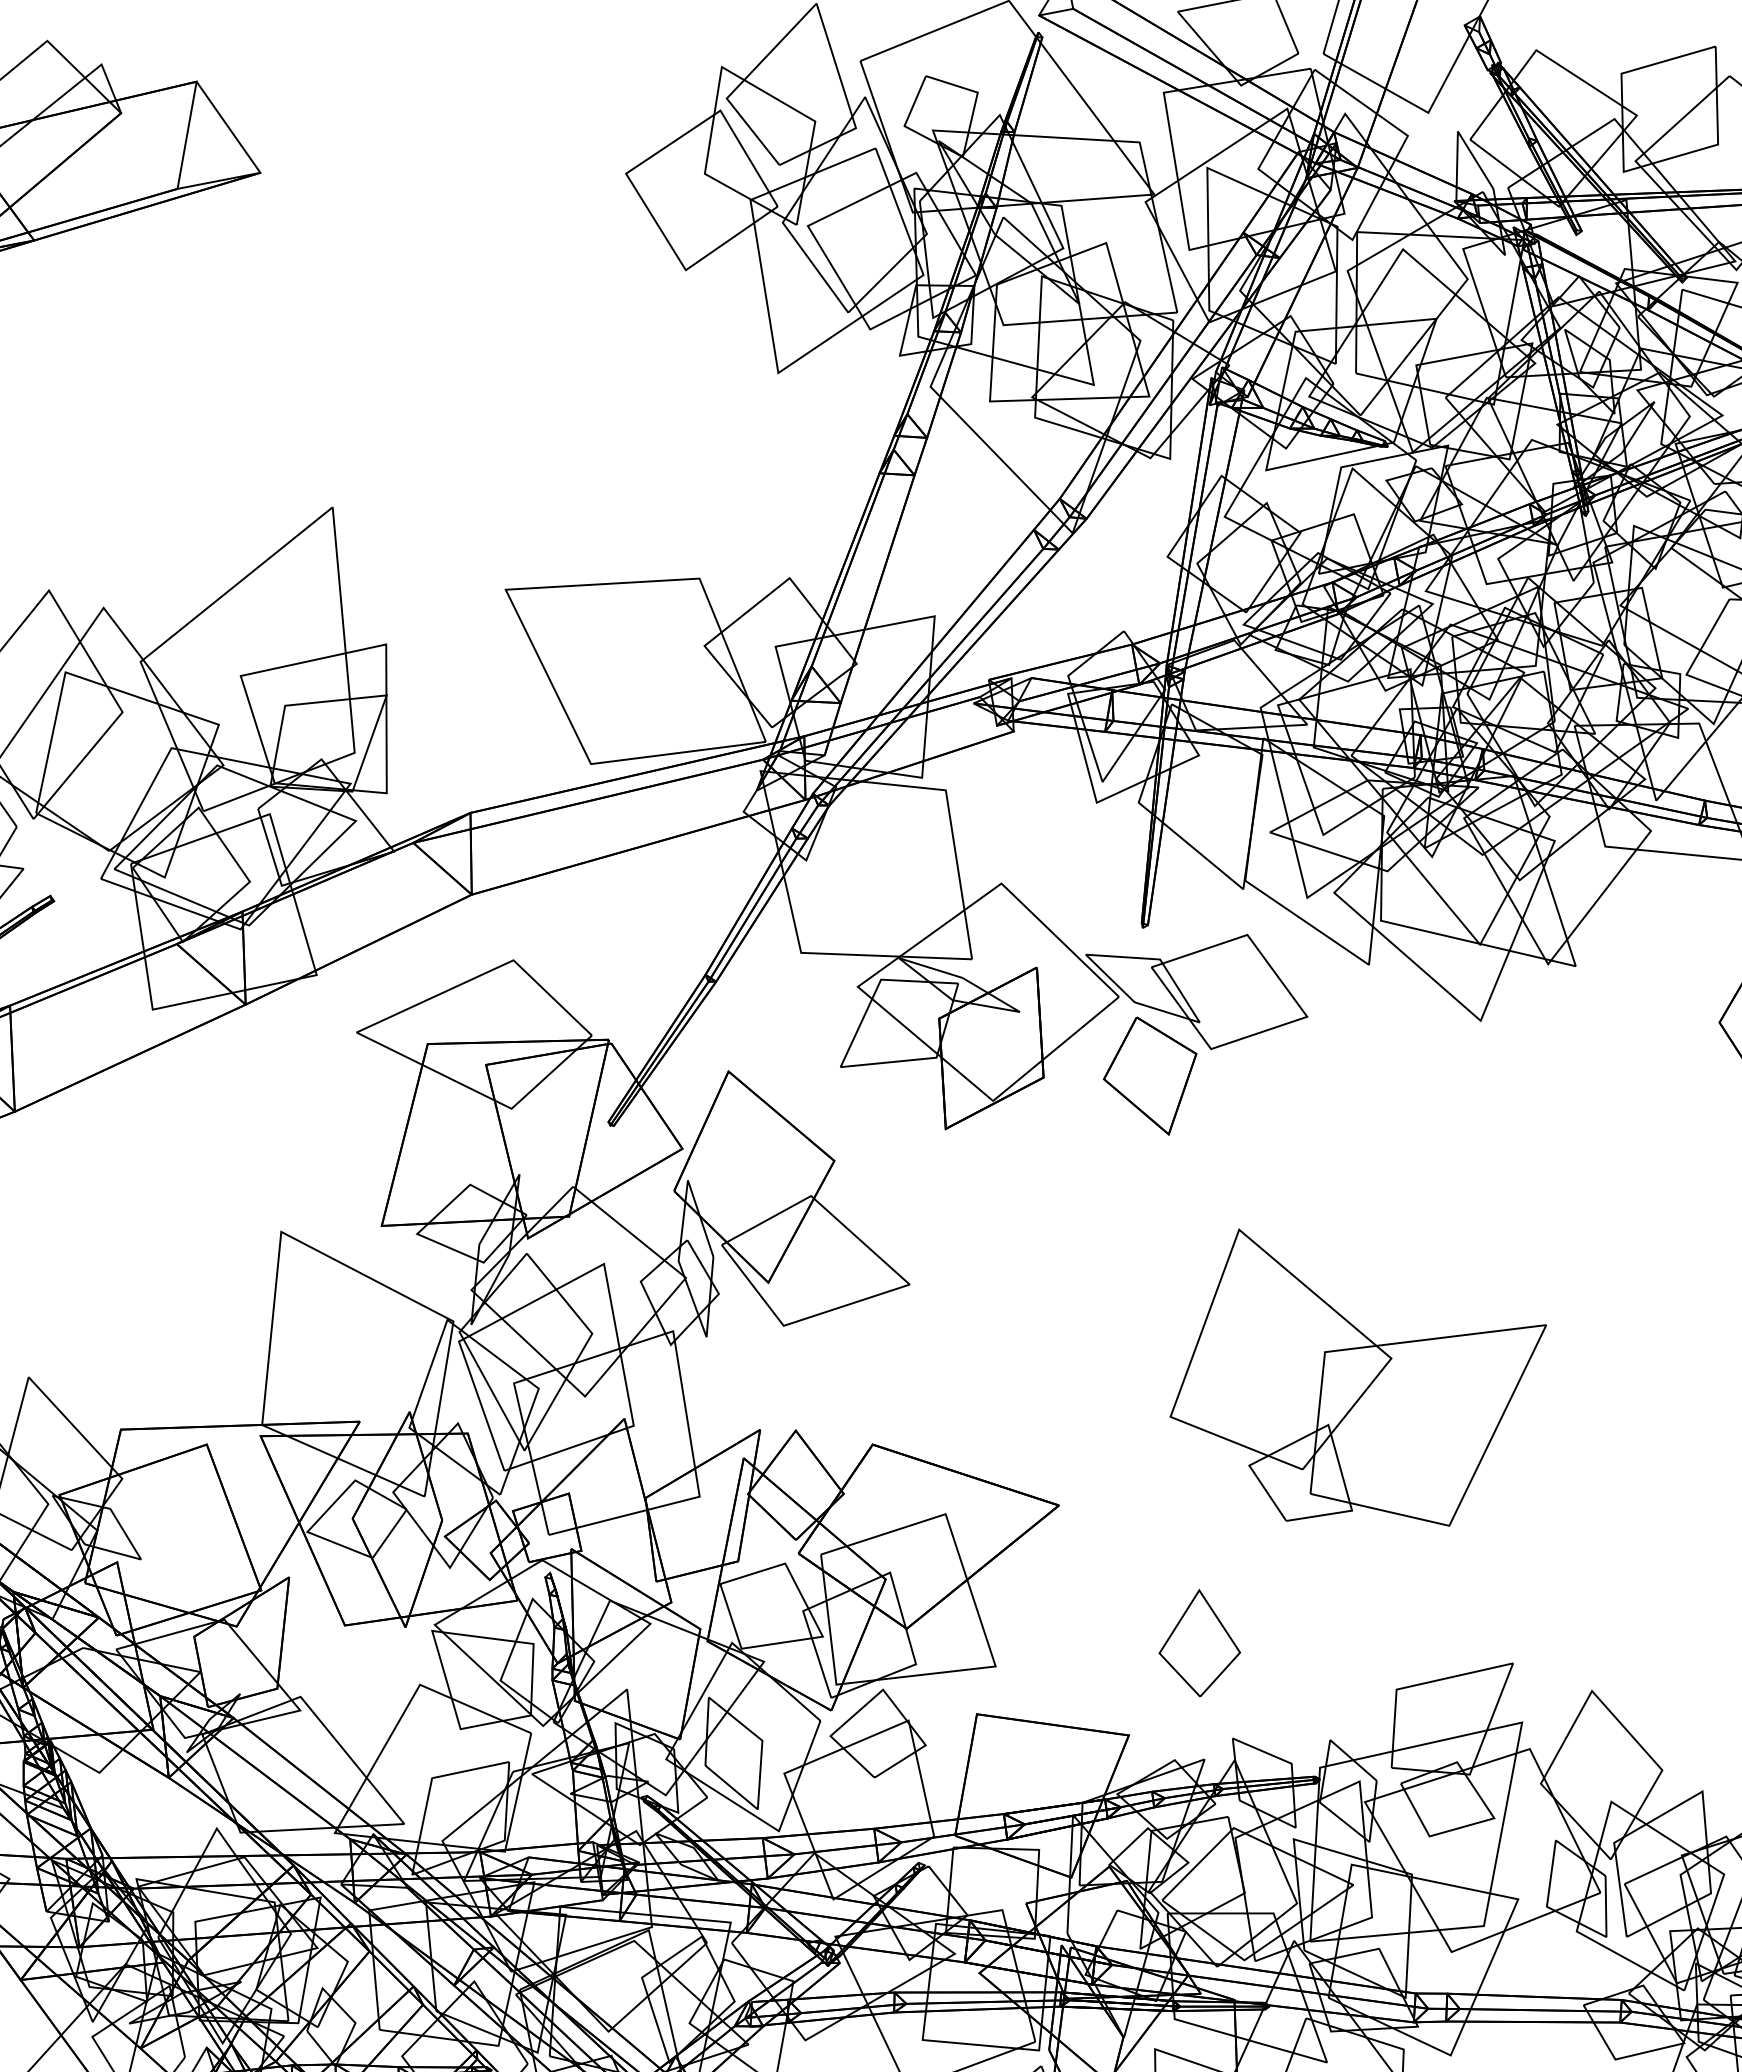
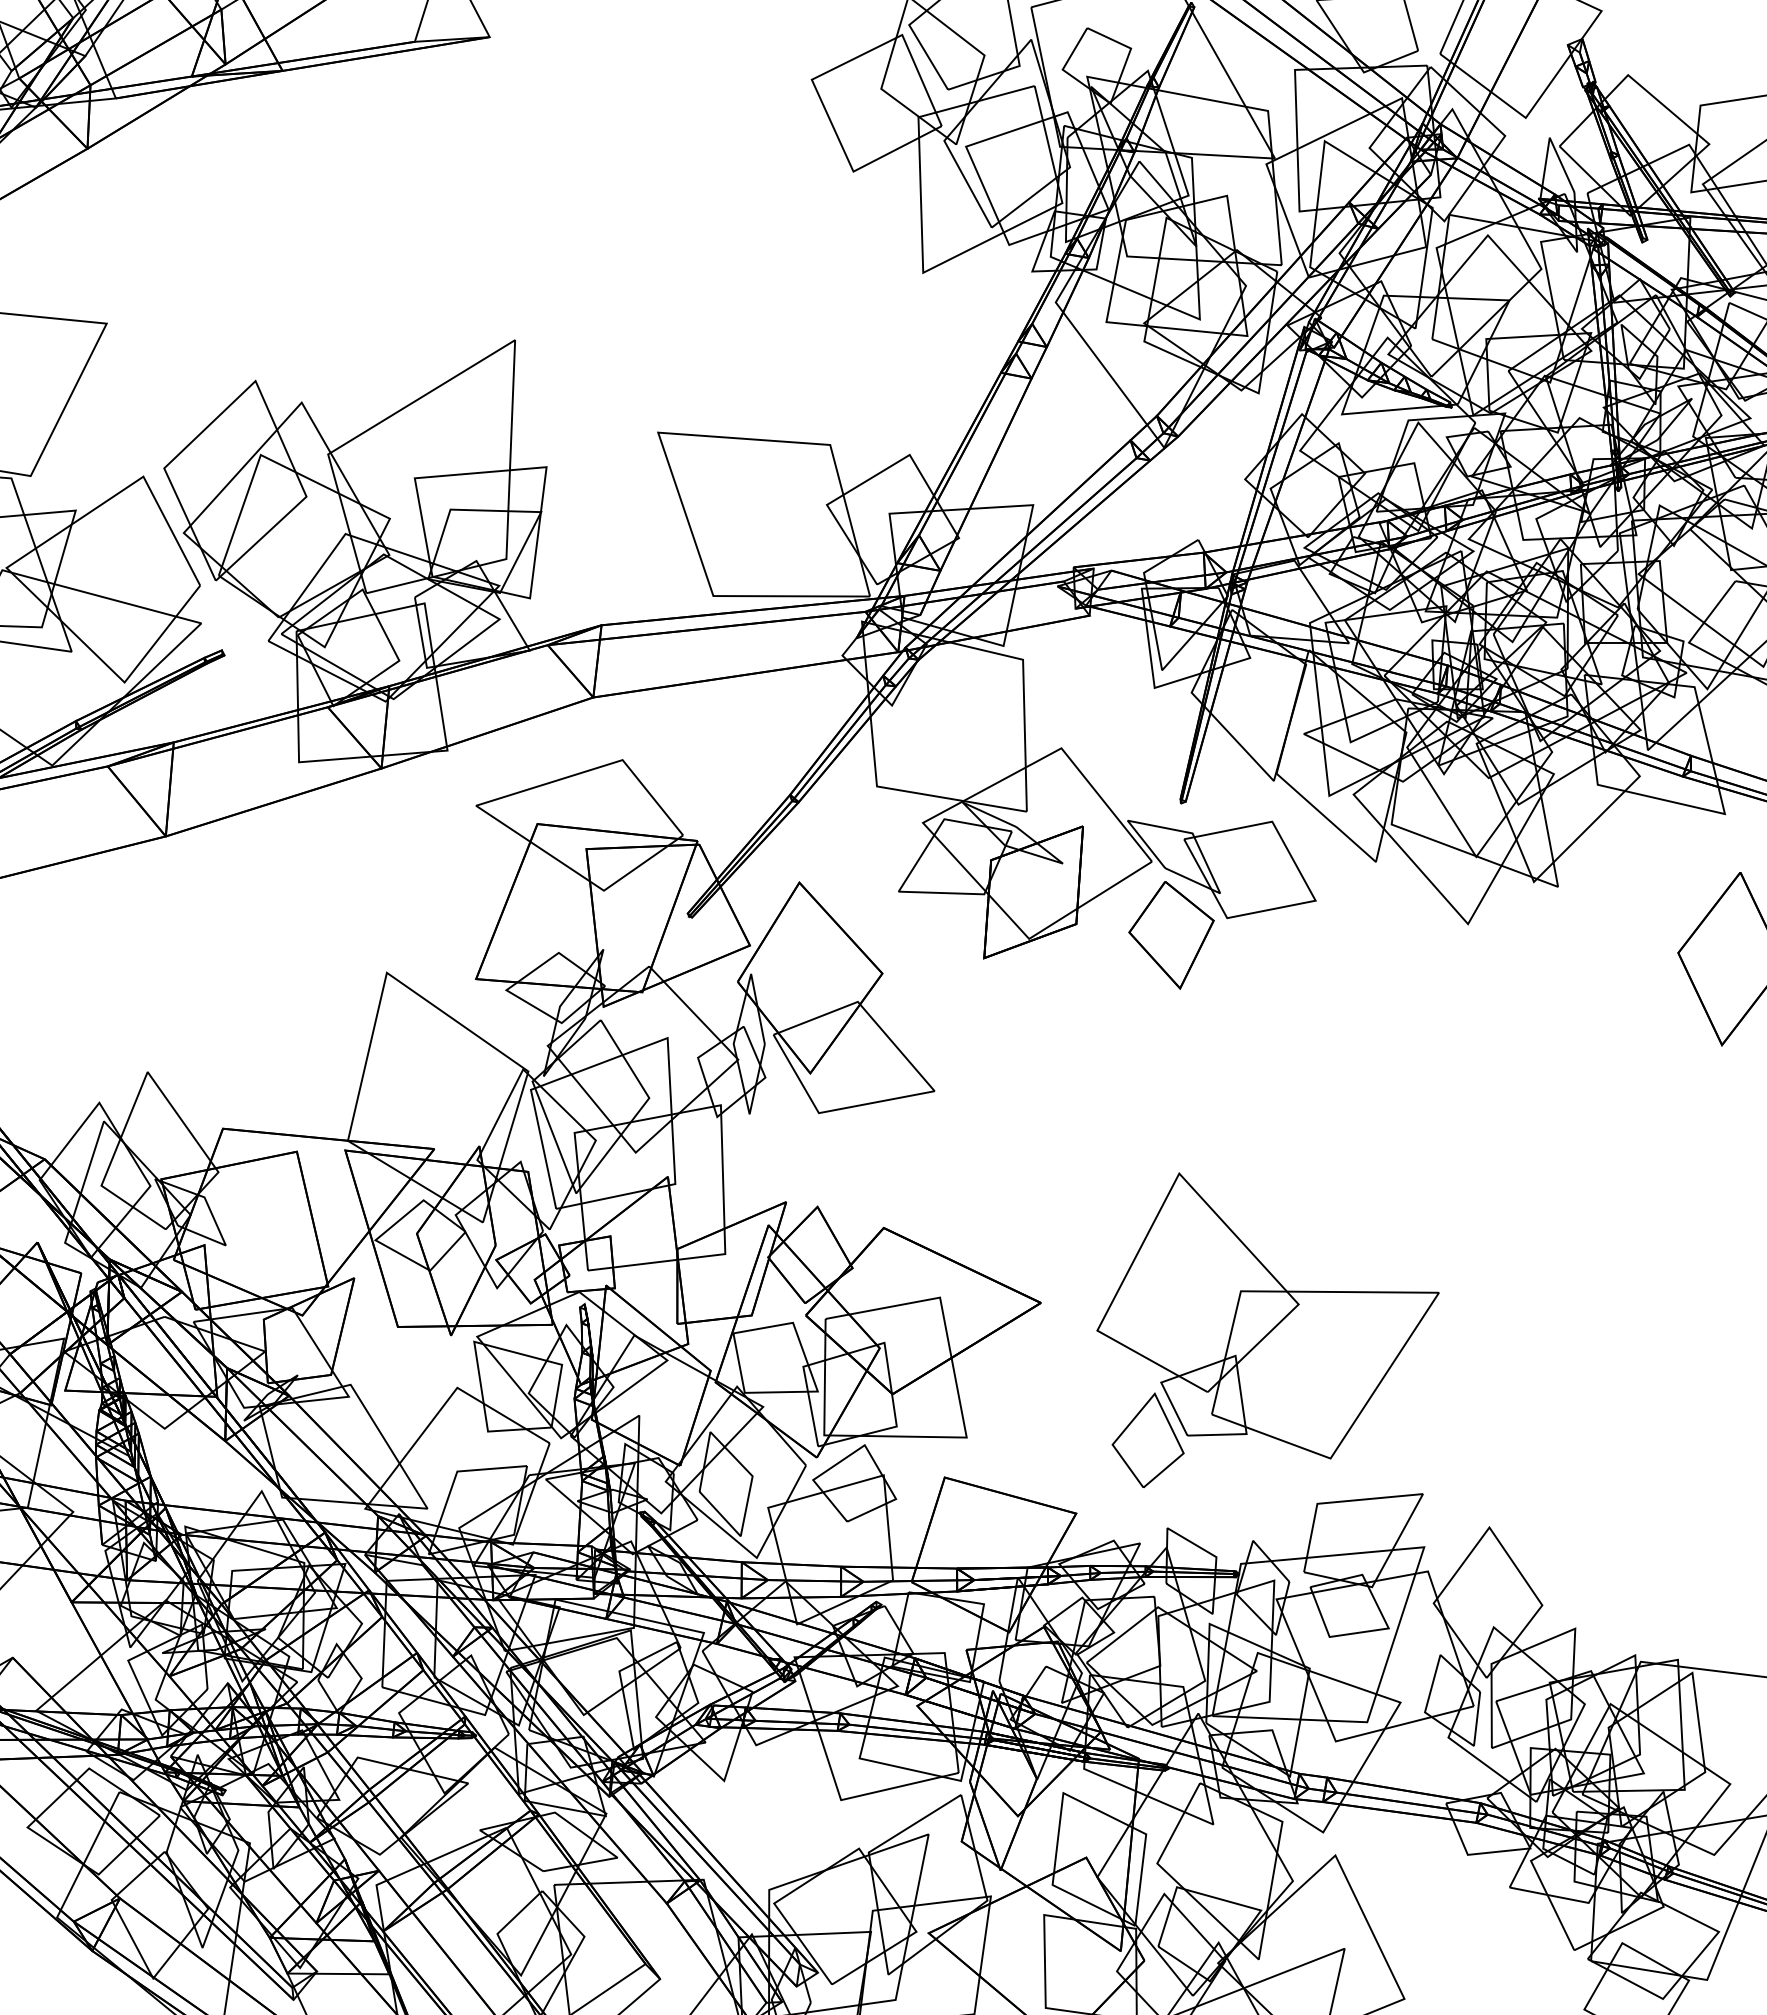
part: (1358, 1375) -> (1267, 1315), moved

